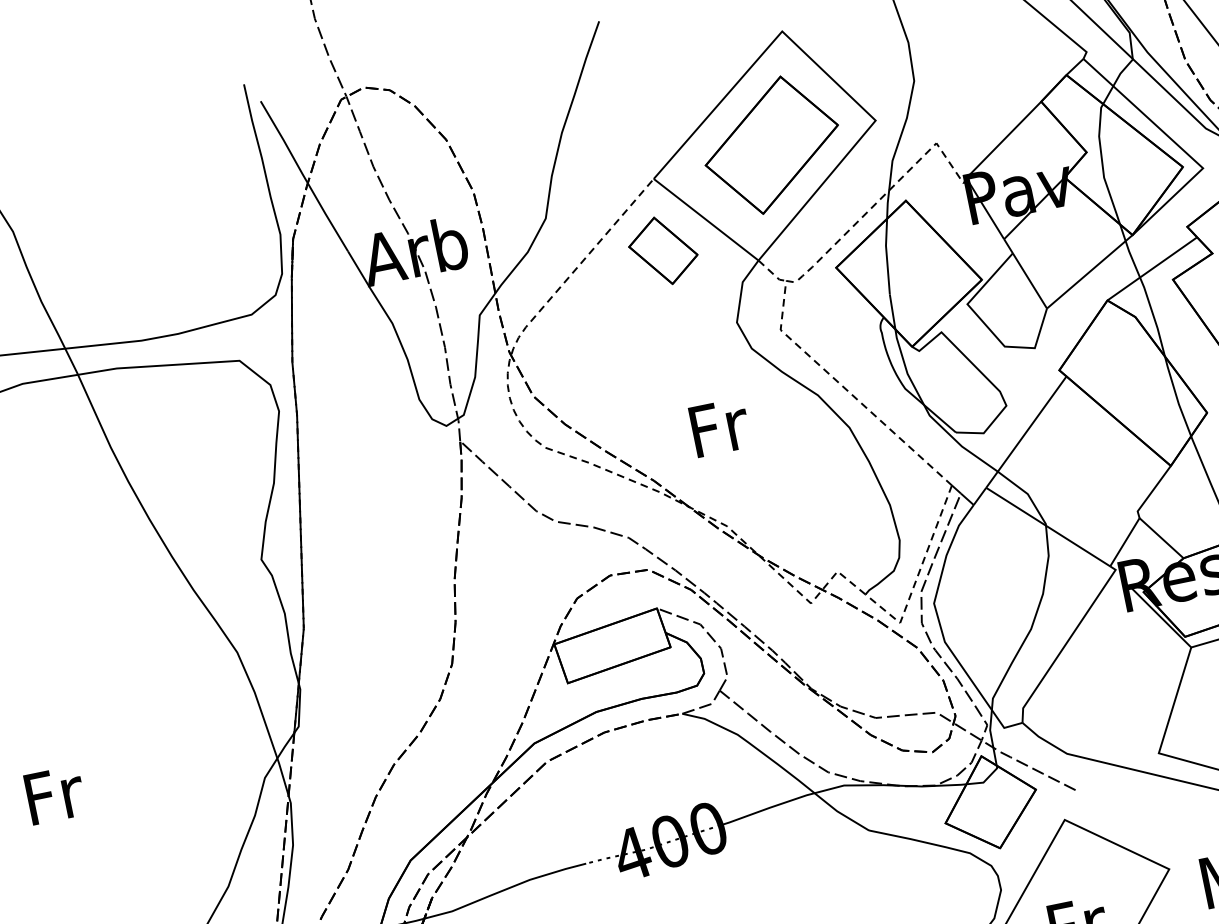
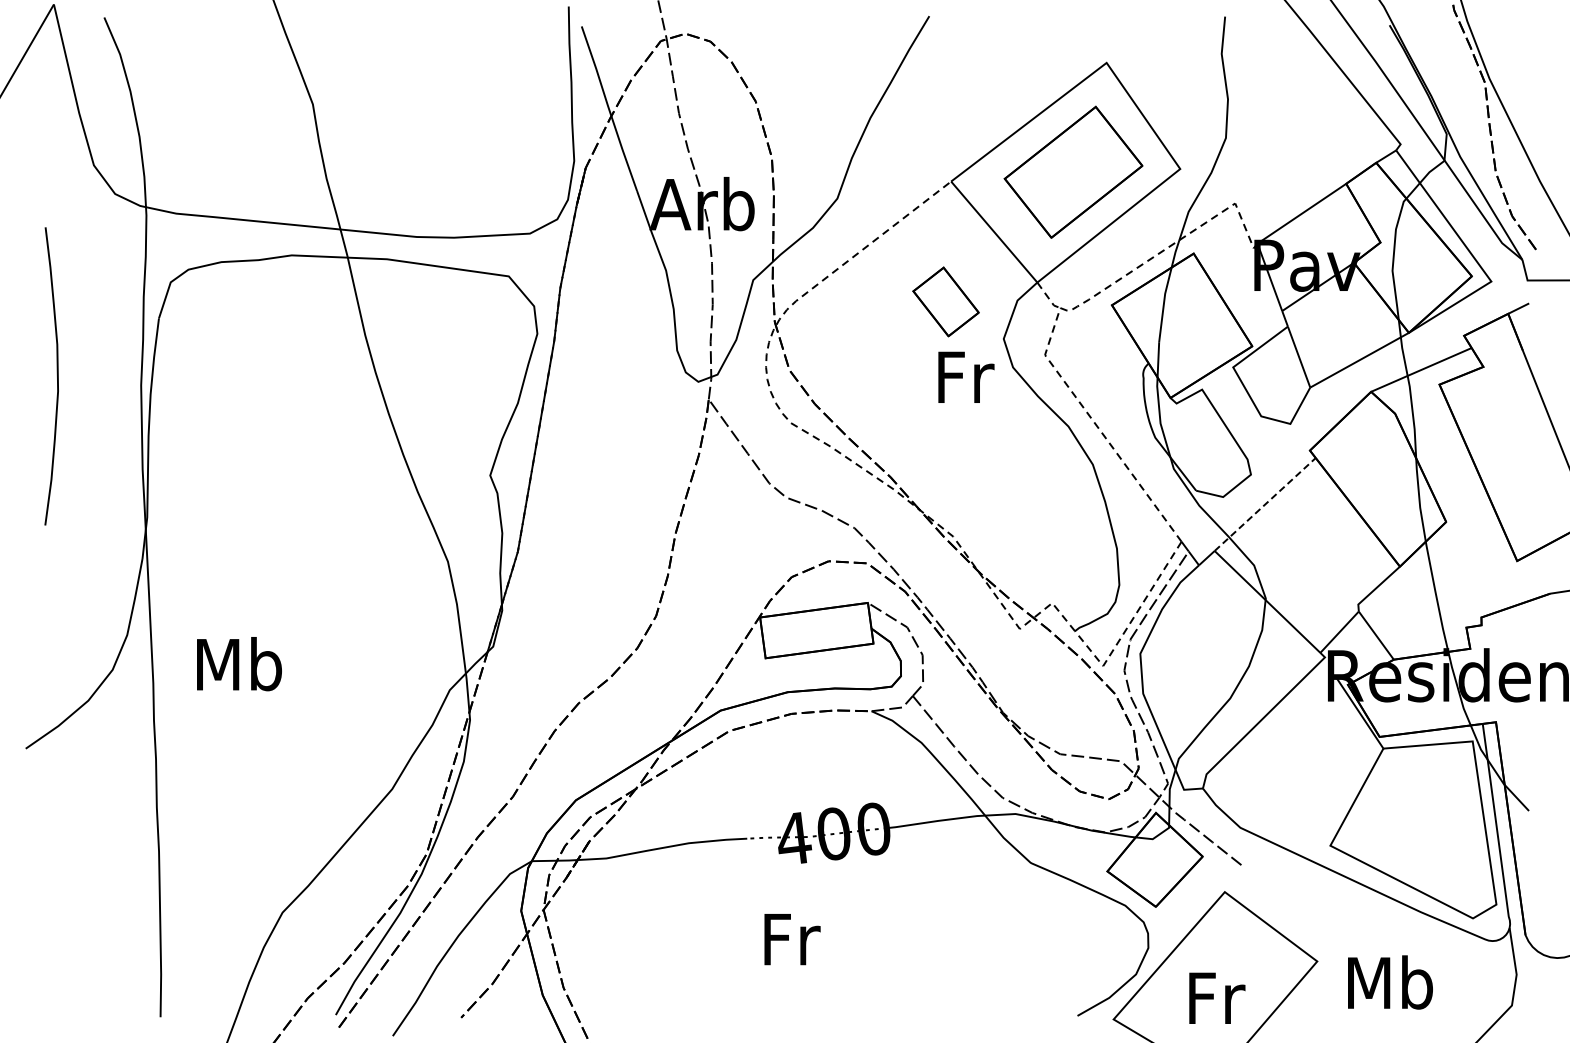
part: (662, 250) -> (945, 301), moved
text: (720, 426) -> (966, 376), moved
line: (1026, 432) -> (1265, 504), solid -> dashed
text: (53, 795) -> (239, 664), Fr -> Mb

